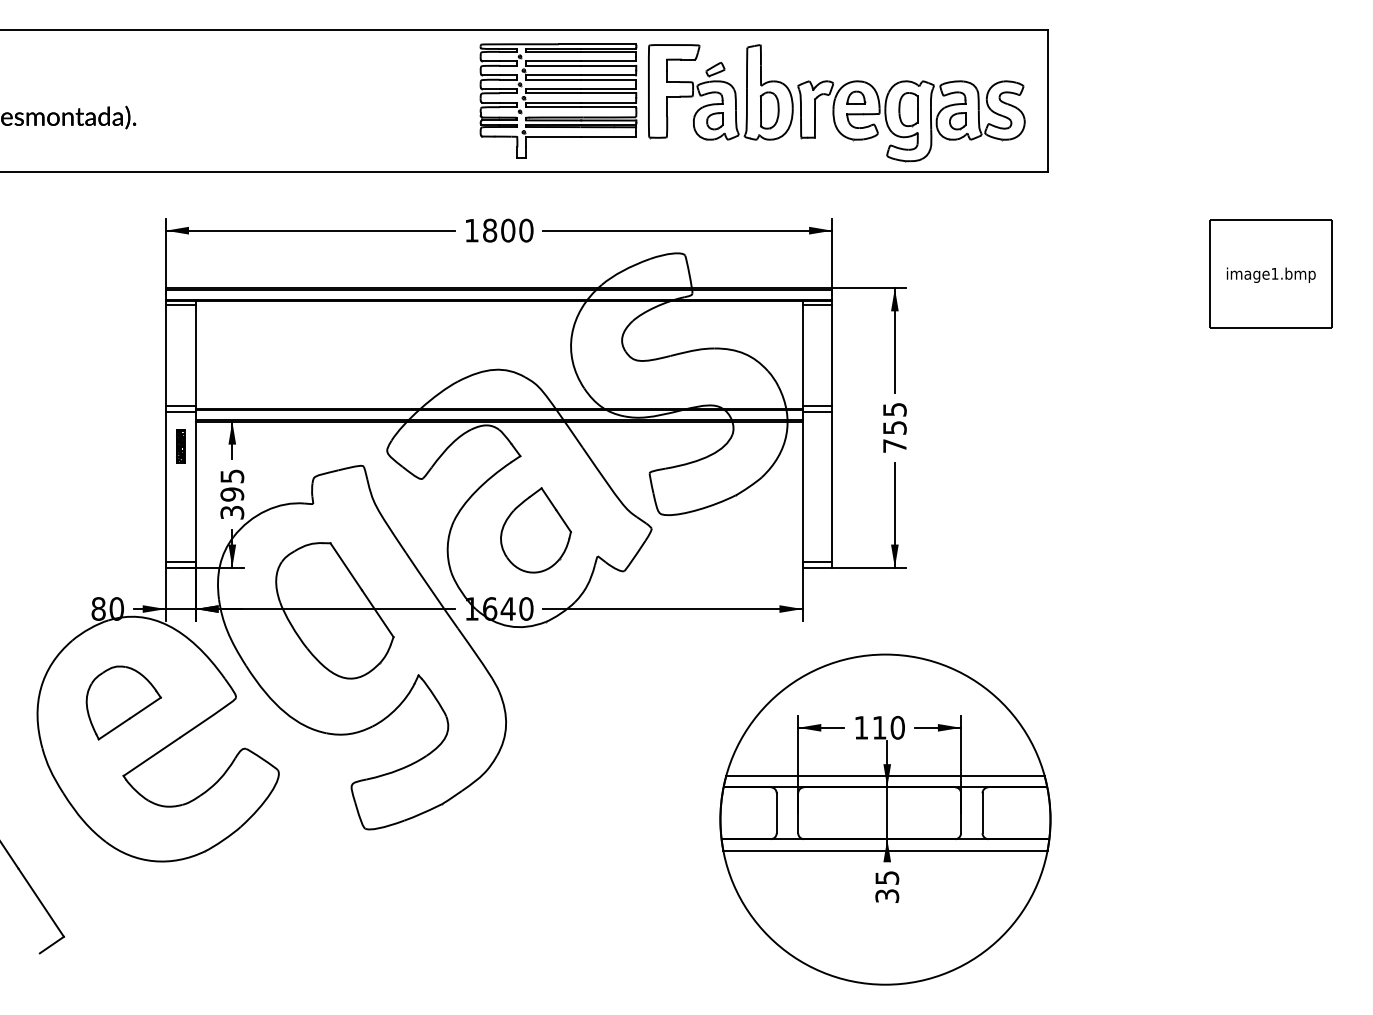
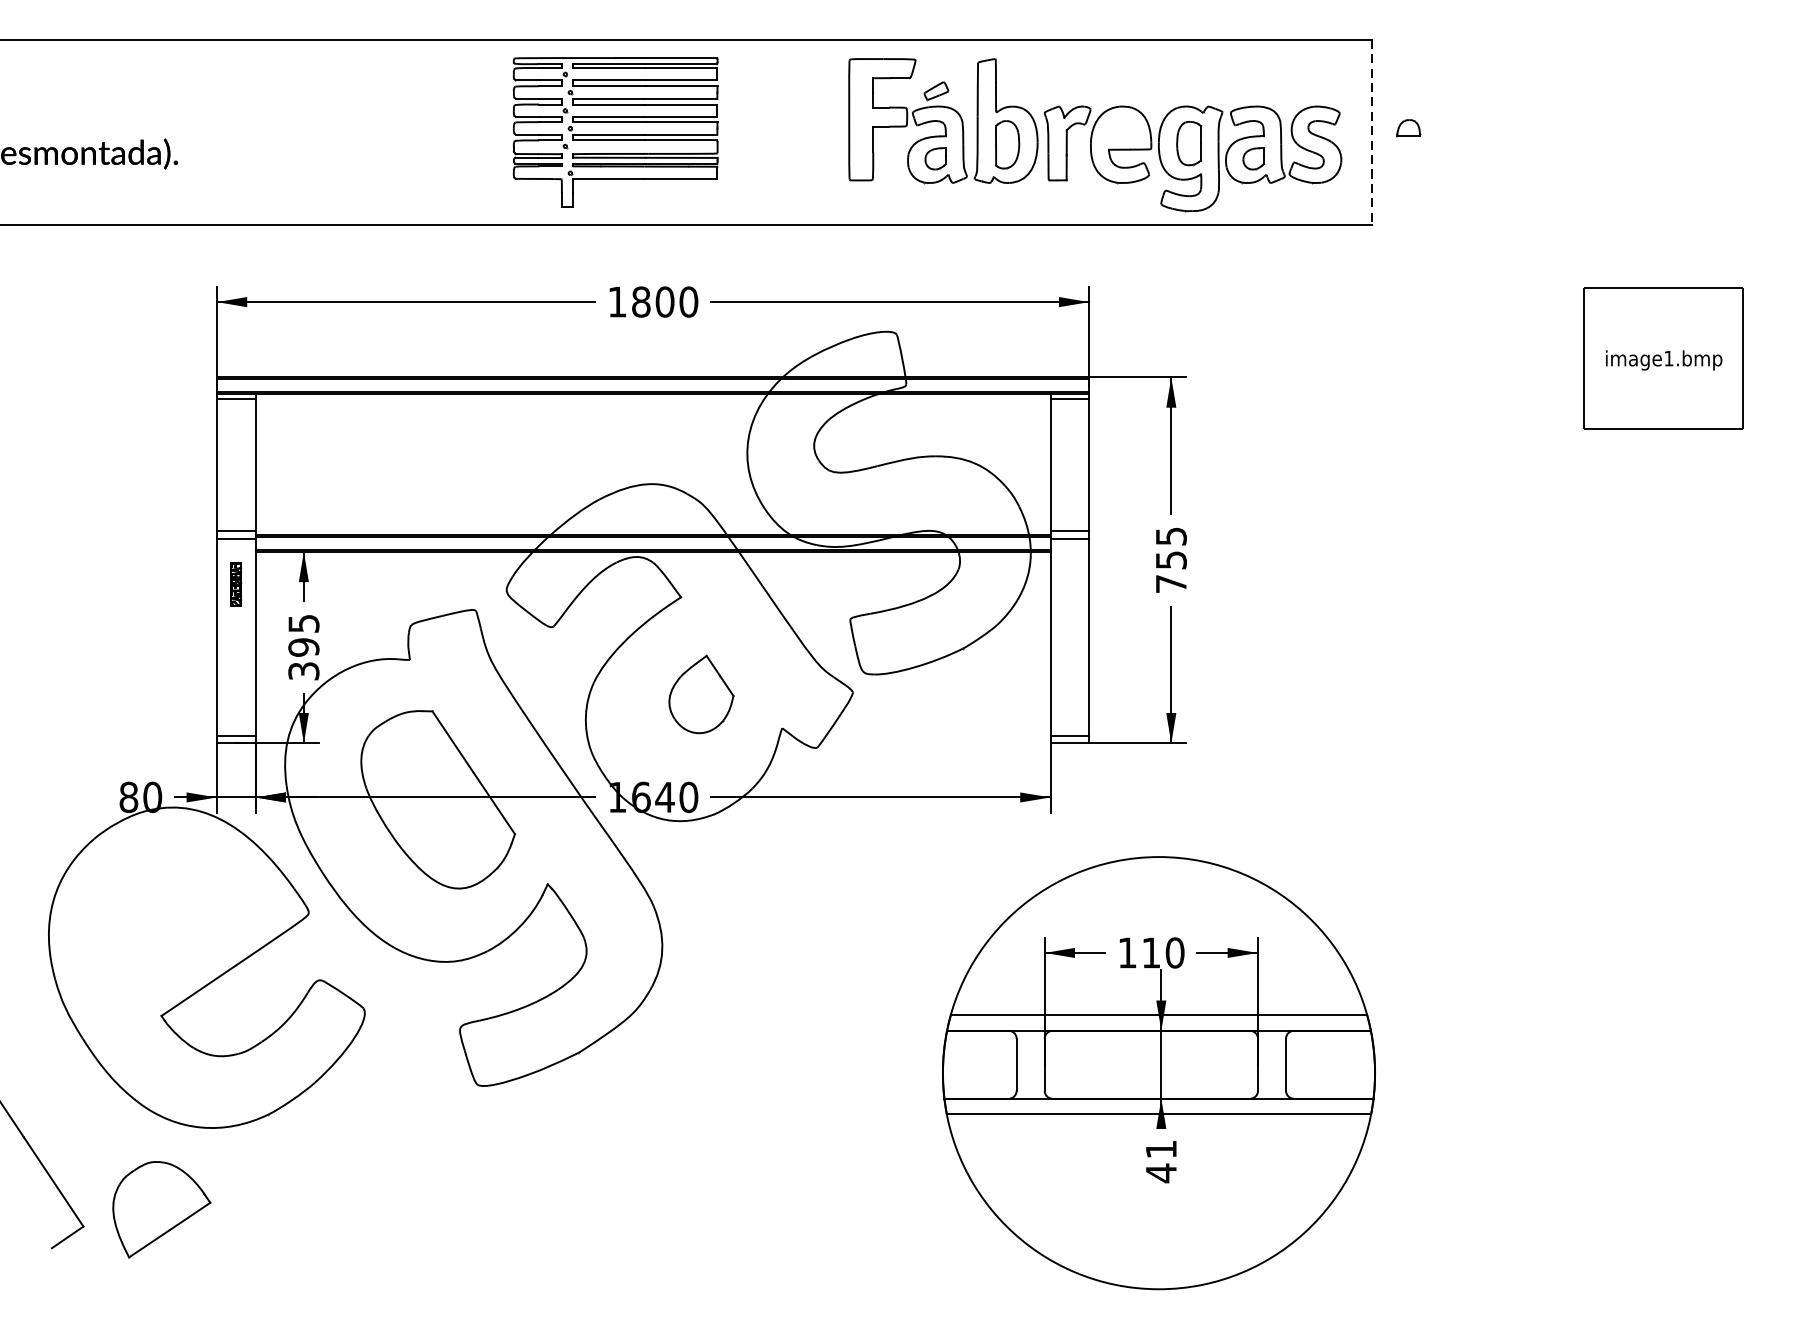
part: (856, 97) -> (1409, 127), moved
part: (558, 100) -> (615, 131), moved
line: (1047, 101) -> (1371, 132), solid -> dashed
part: (535, 530) -> (700, 694), size x0.7
part: (123, 702) -> (161, 1209), moved
text: (887, 887) -> (1161, 1161), 35 -> 41

